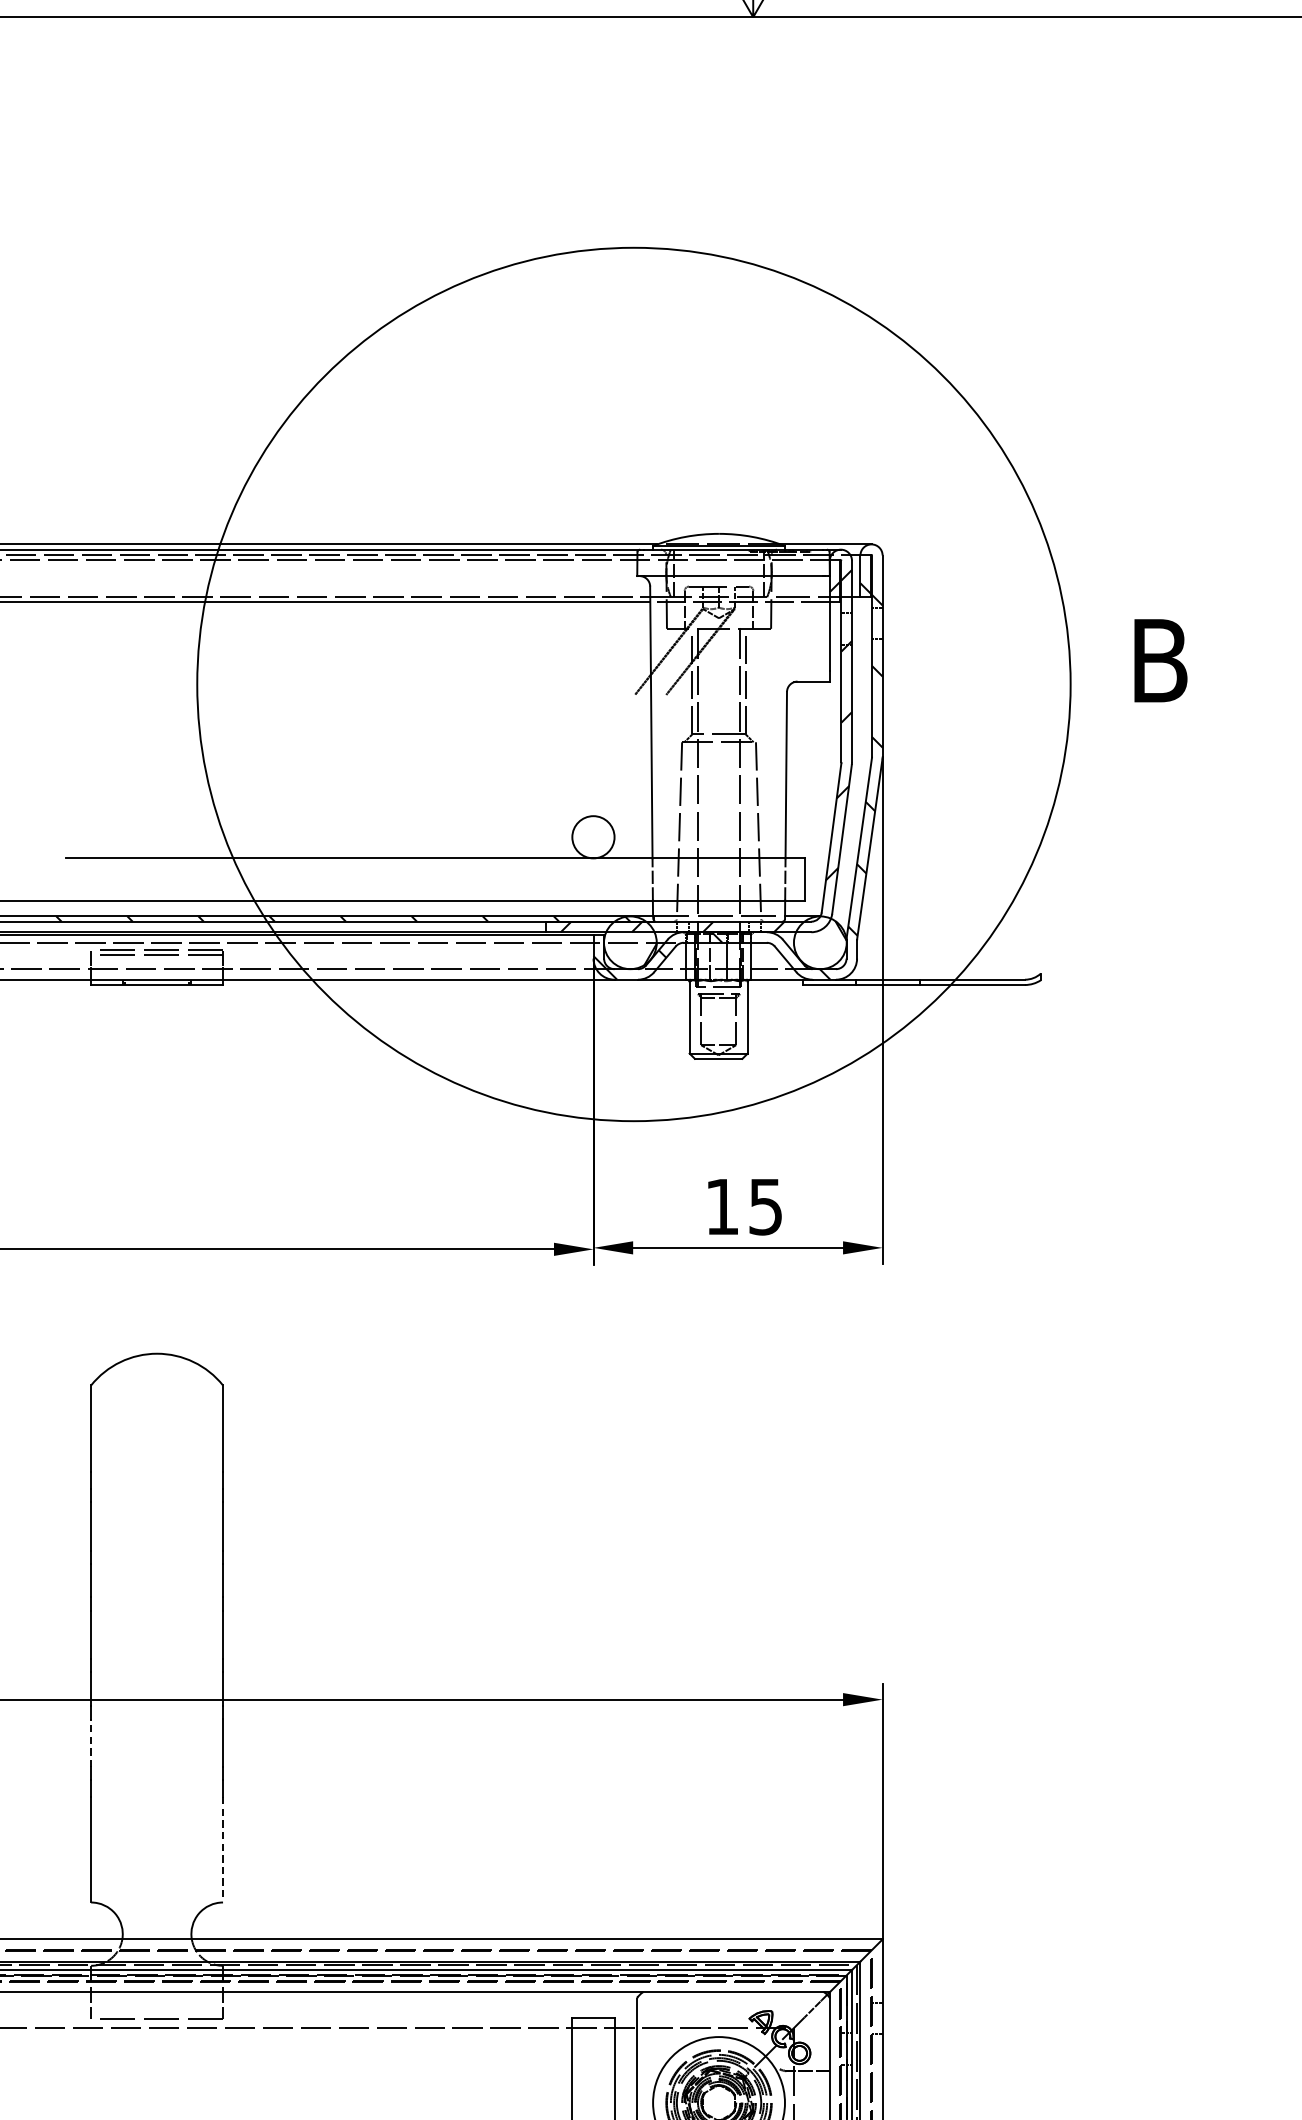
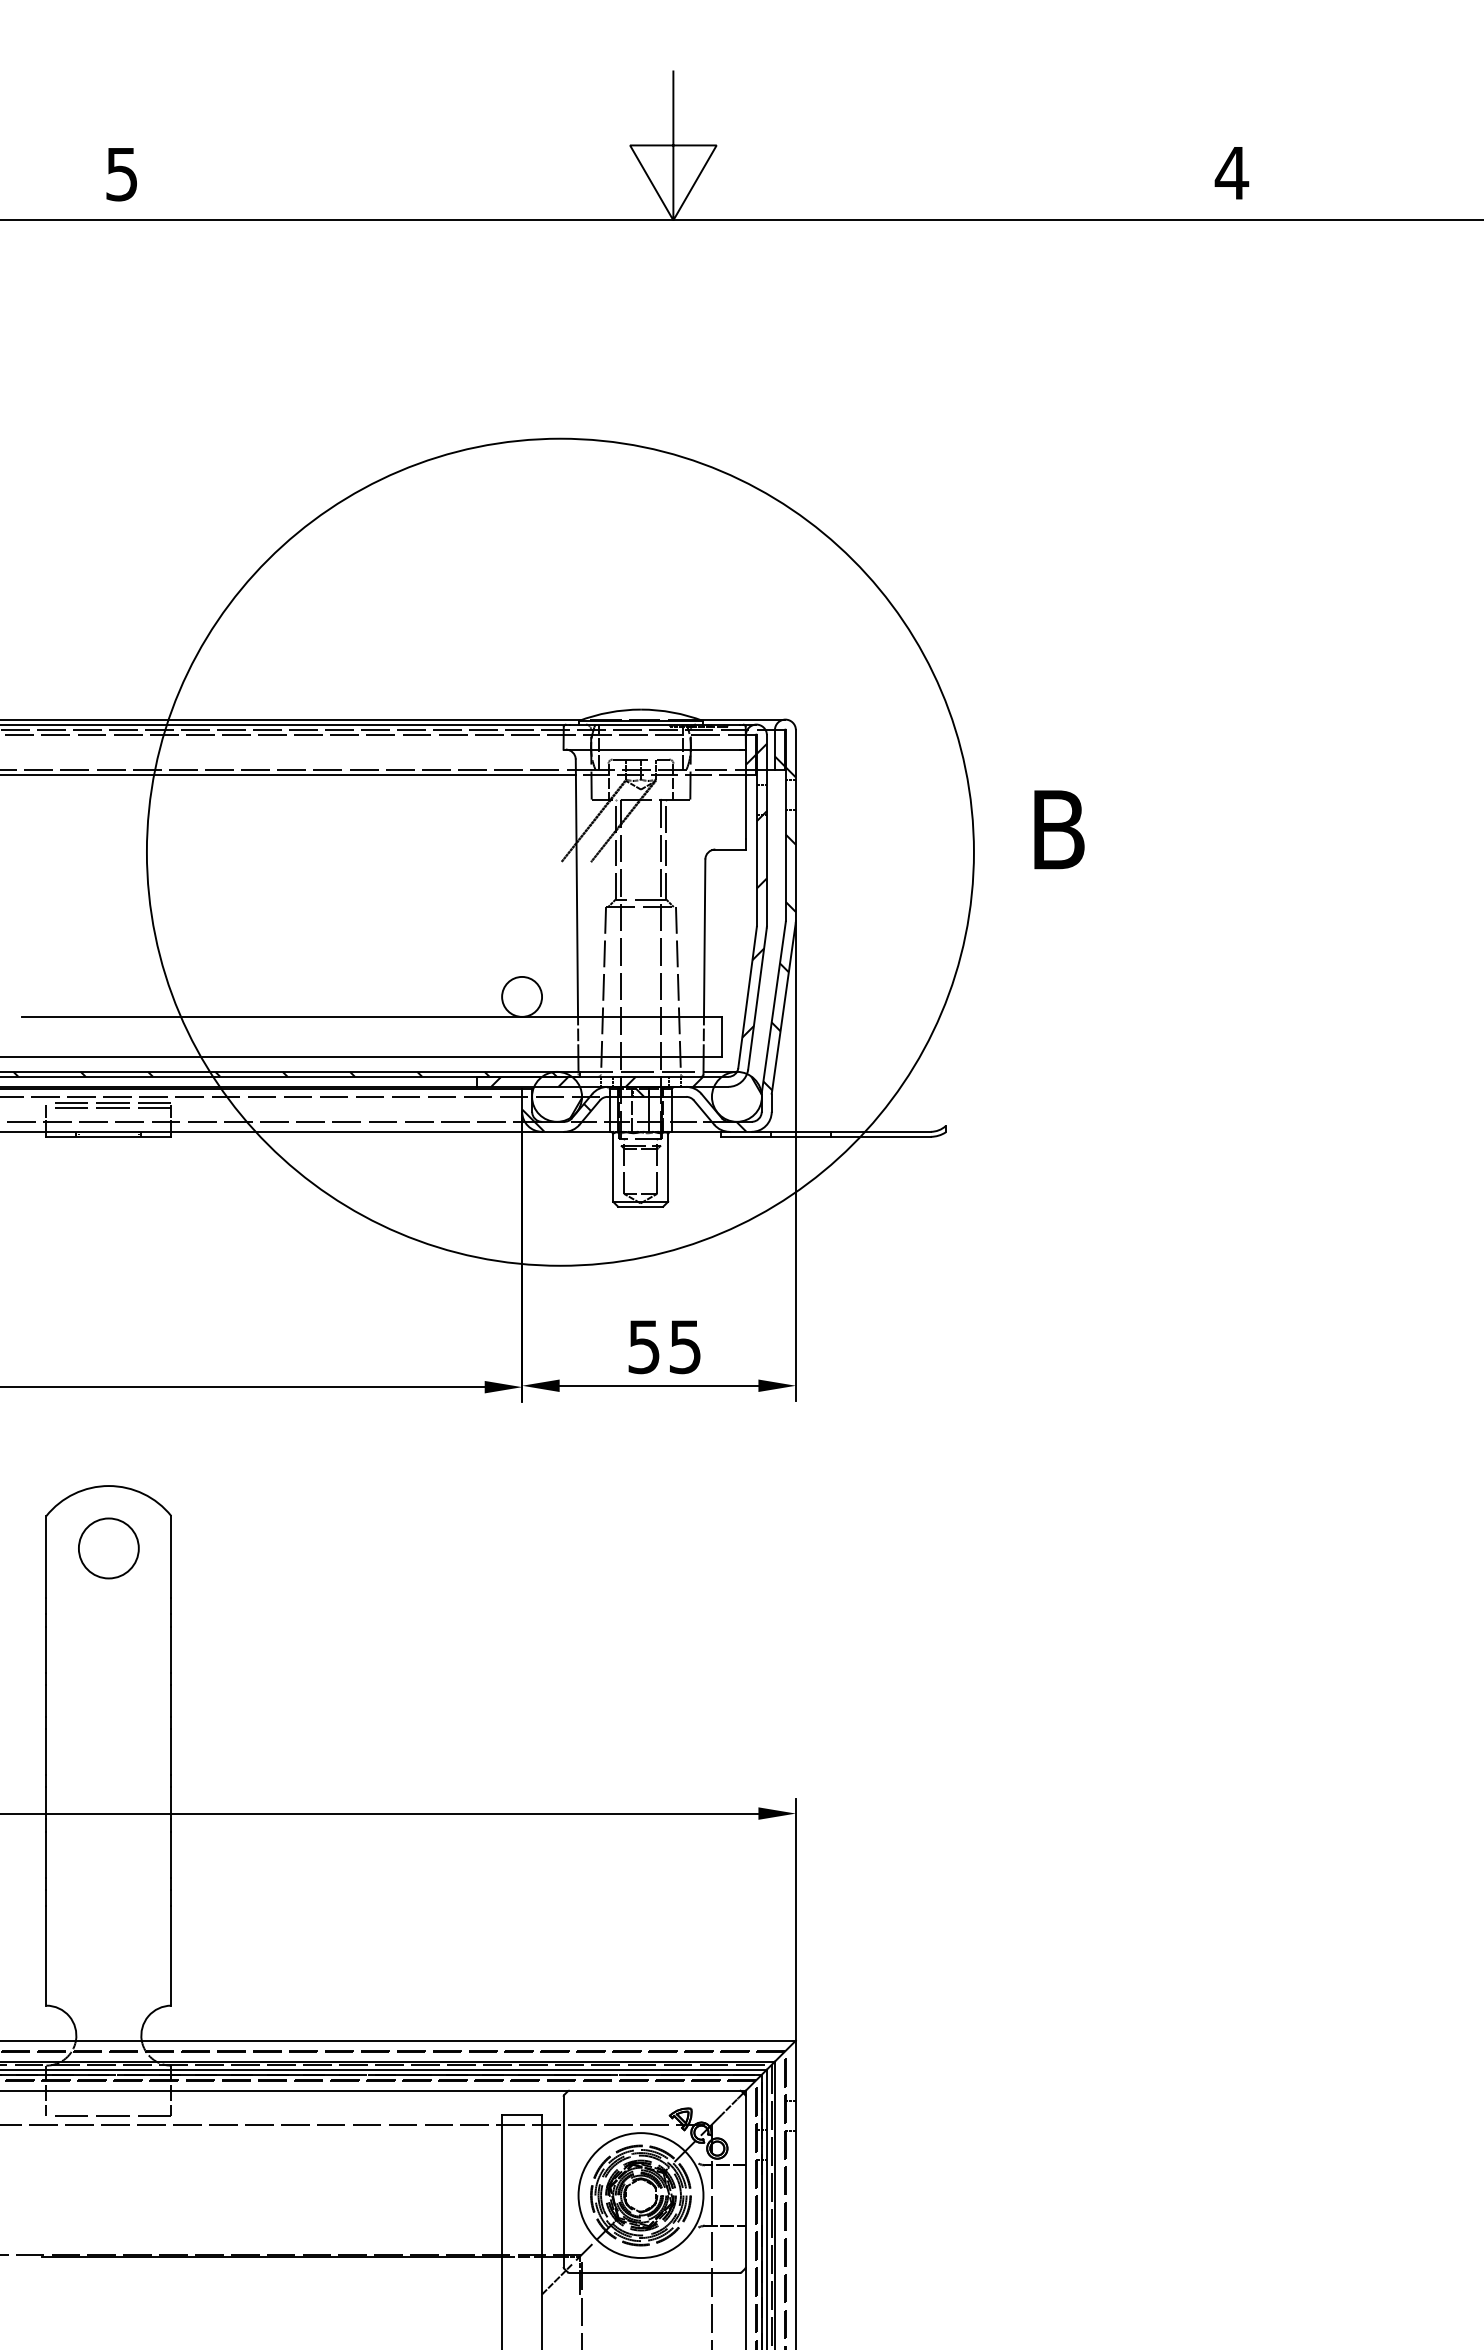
text: (721, 1207) -> (643, 1347), 15 -> 55
circle: (156, 1419) -> (108, 1548), added
line: (91, 1742) -> (46, 1854), dashed -> solid
line: (223, 1849) -> (171, 1955), dashed -> solid

